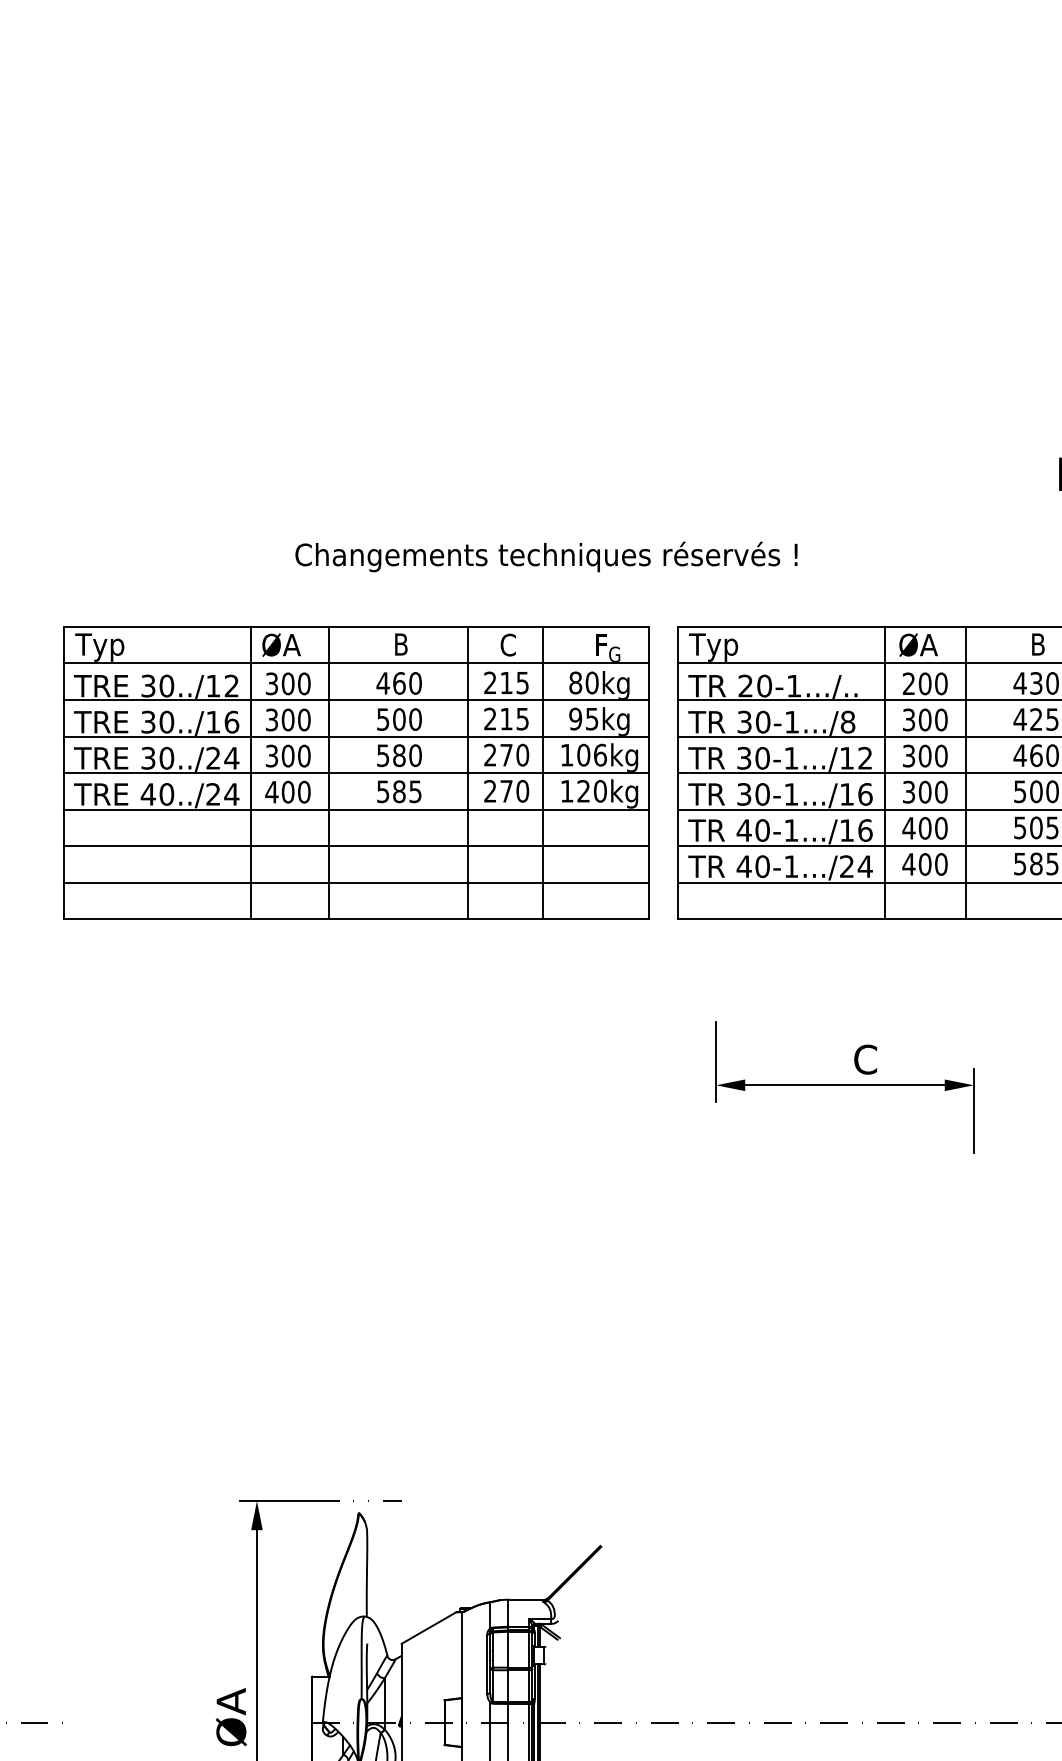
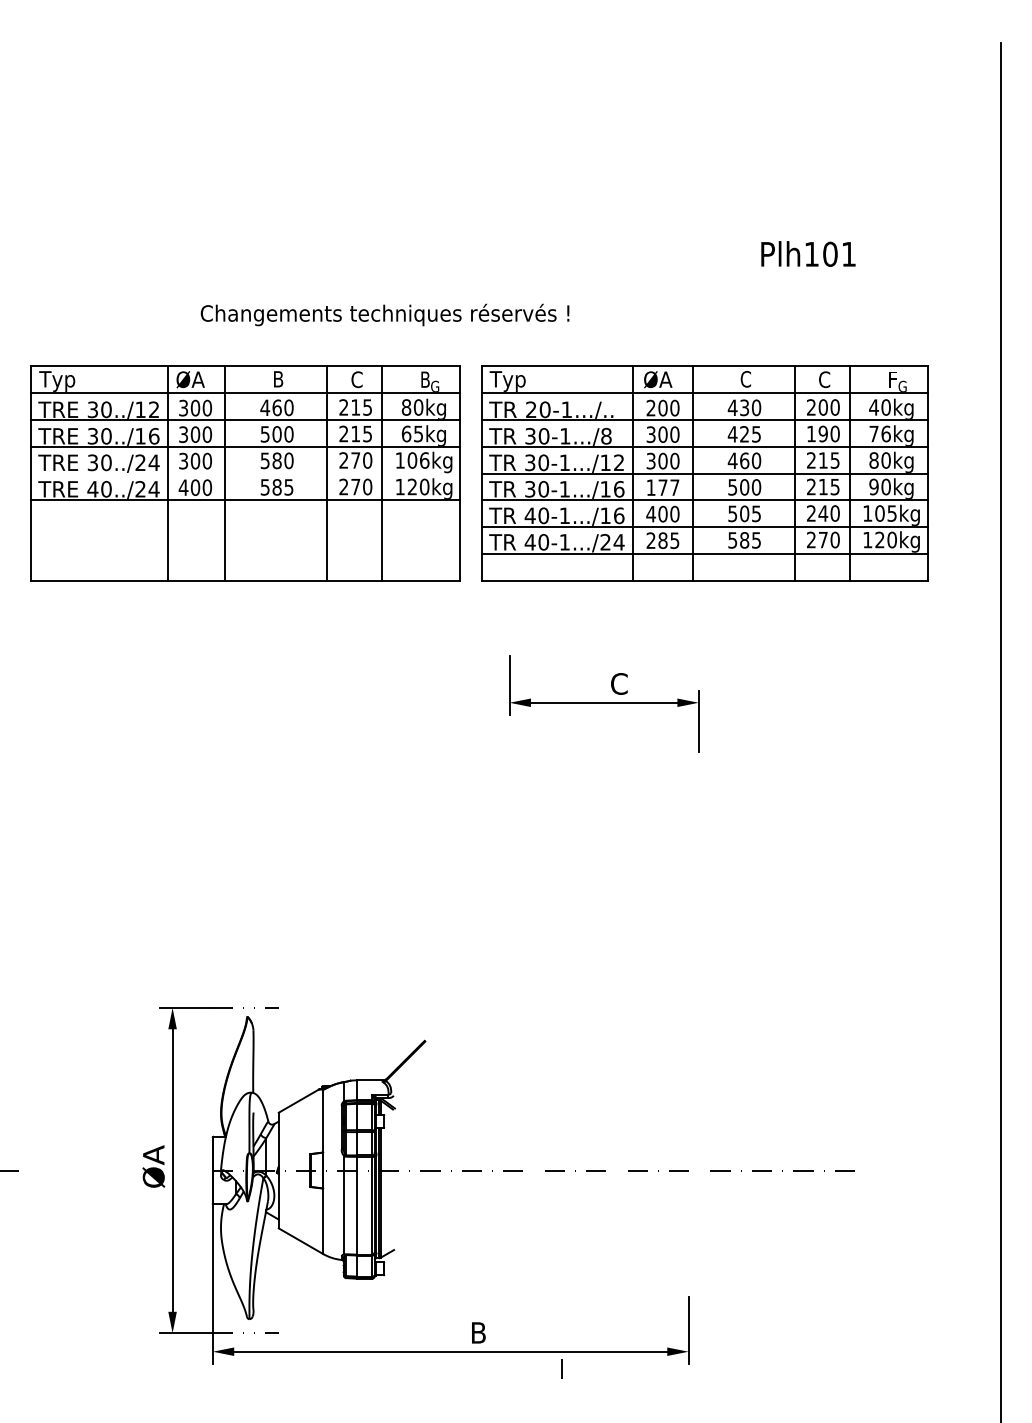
text: (601, 644) -> (425, 379), F -> B
text: (1037, 644) -> (745, 379), B -> C
text: (575, 718) -> (406, 433), 95kg -> 65kg
line: (356, 772) -> (245, 473), removed
text: (924, 791) -> (662, 487), 300 -> 177
line: (356, 846) -> (245, 527), removed
text: (924, 864) -> (662, 540), 400 -> 285
line: (356, 883) -> (245, 554), removed

